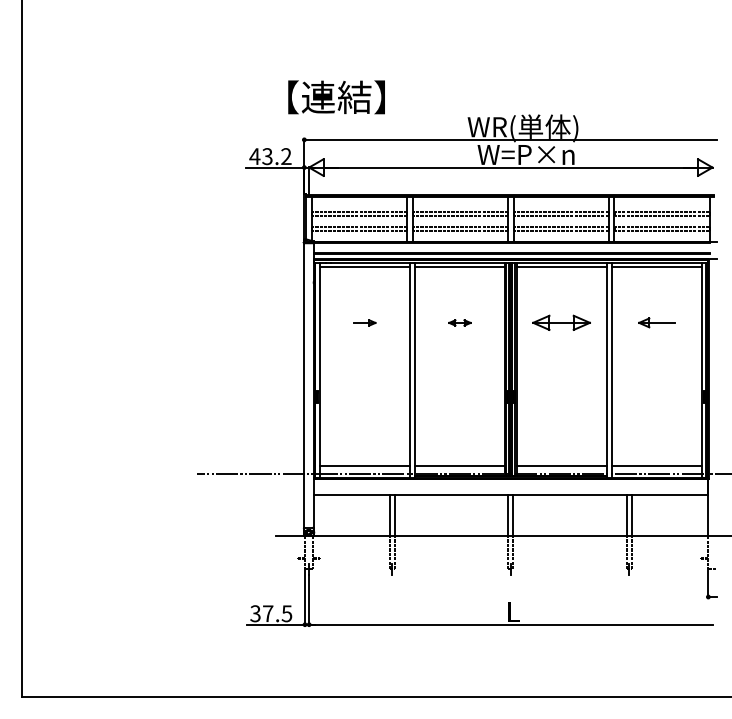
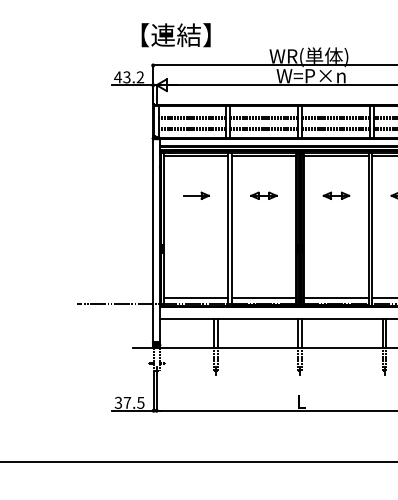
part: (364, 322) -> (196, 195), size x1.67
part: (459, 322) -> (263, 195), size x1.67
part: (561, 322) -> (336, 195), size x0.62

